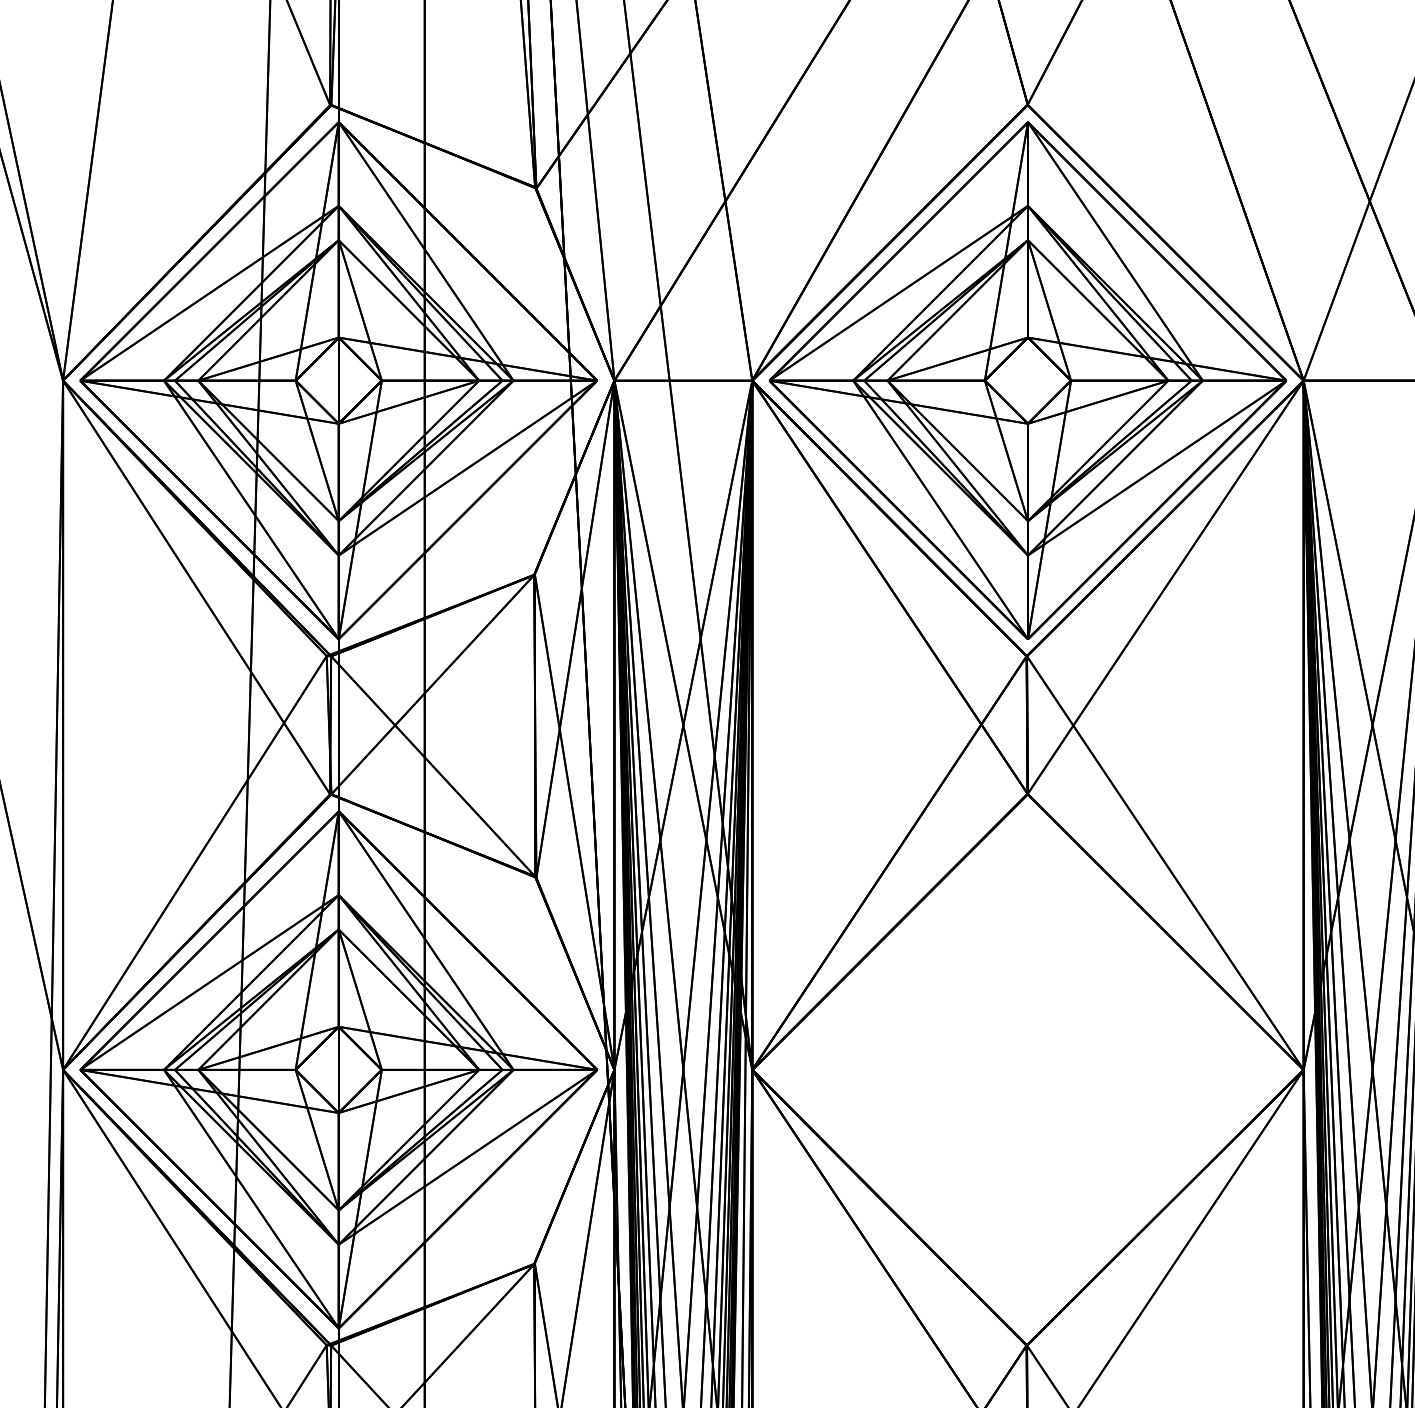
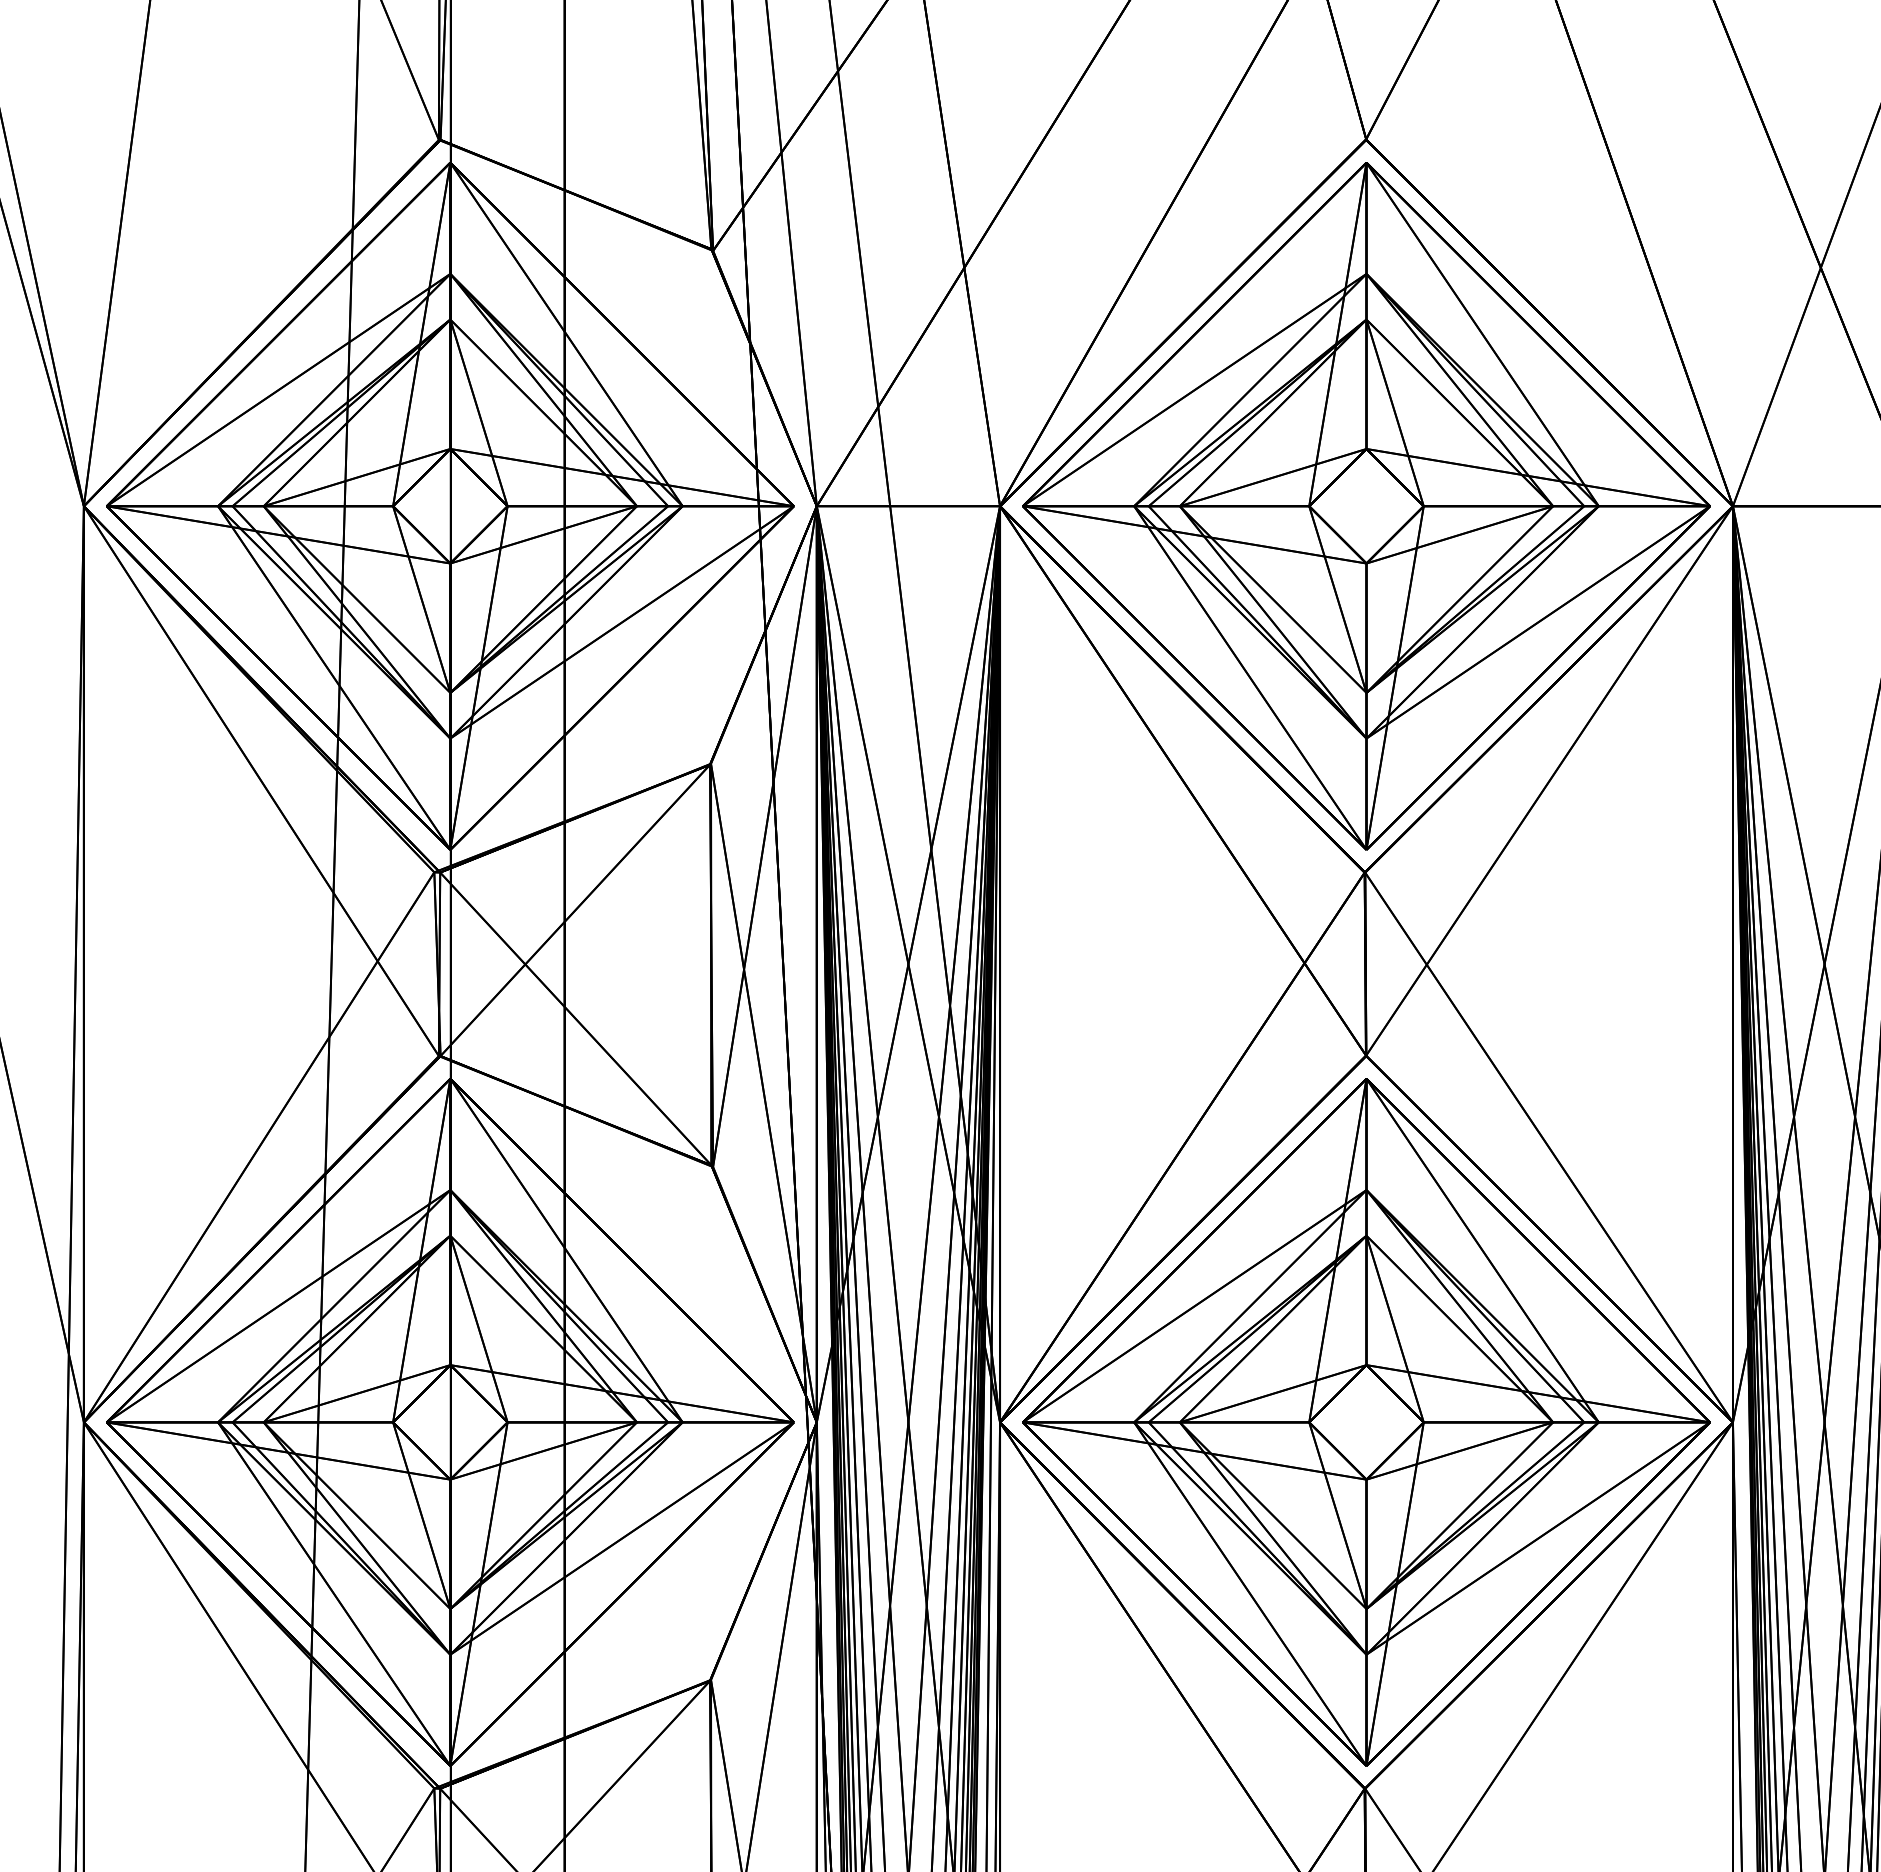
part: (1027, 1069) -> (1366, 1422), added

